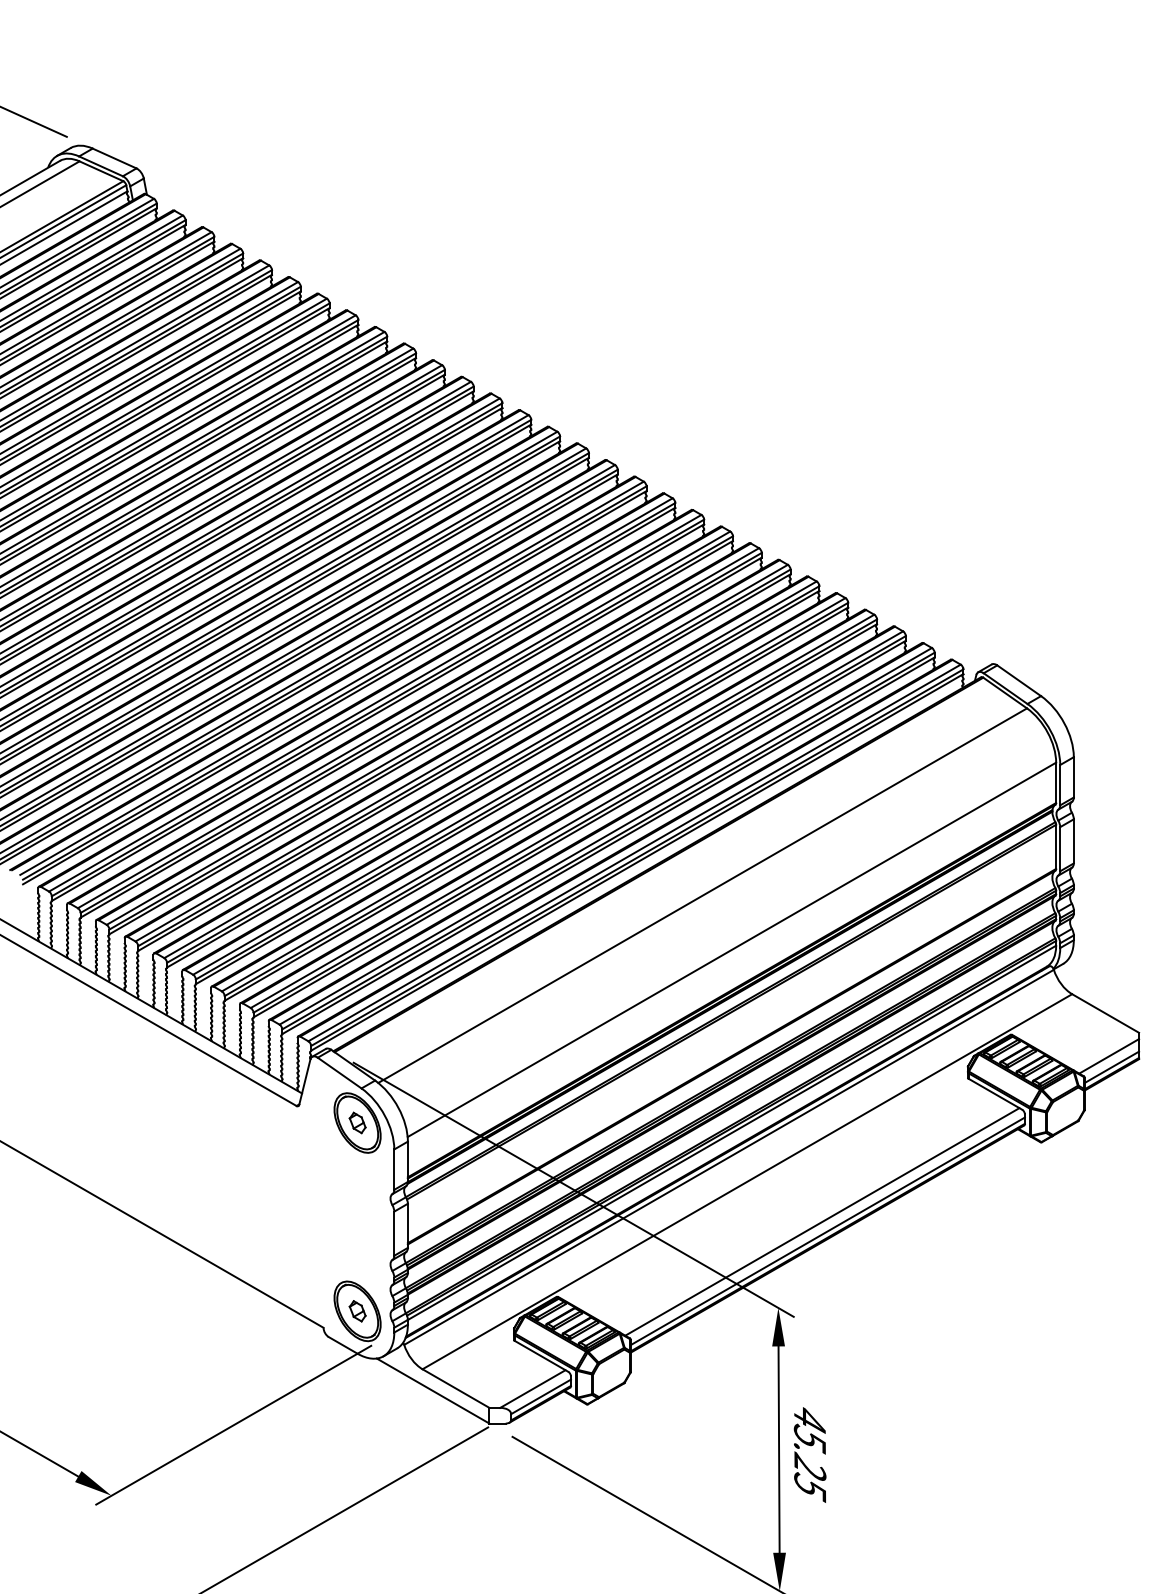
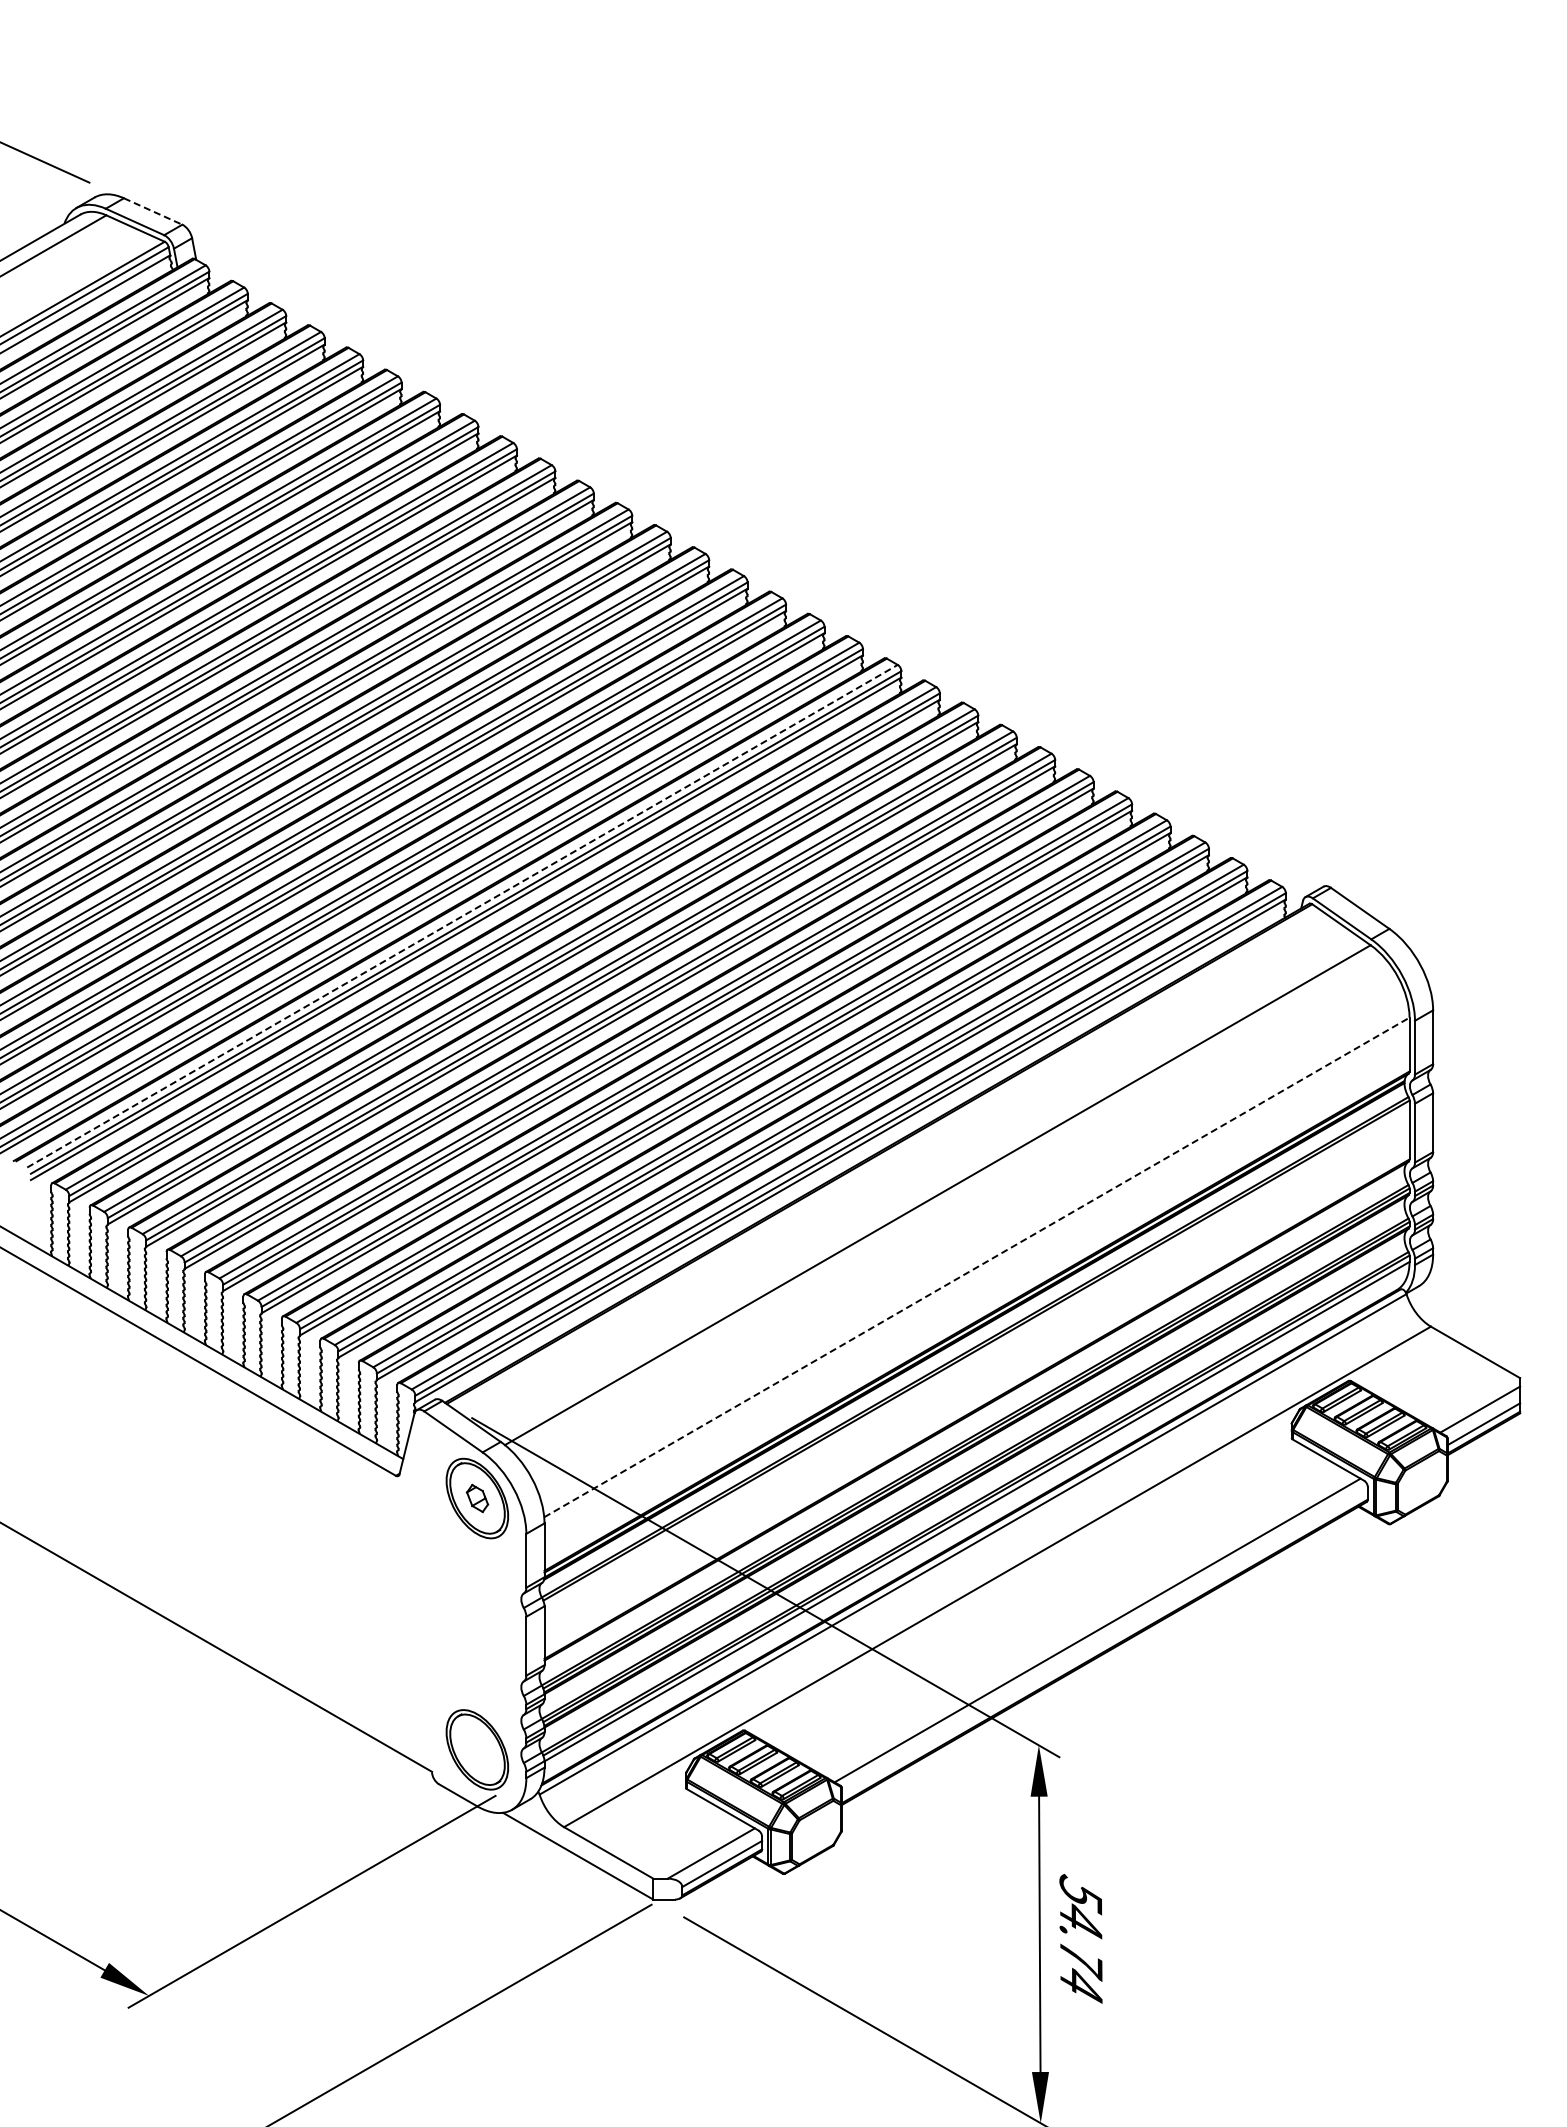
line: (114, 158) -> (153, 211), solid -> dashed
line: (346, 686) -> (462, 916), solid -> dashed
line: (731, 949) -> (976, 1267), solid -> dashed
line: (827, 1230) -> (1104, 1642), removed
part: (357, 1311) -> (477, 1749), removed
text: (810, 1453) -> (1081, 1939), 45.25 -> 54.74

